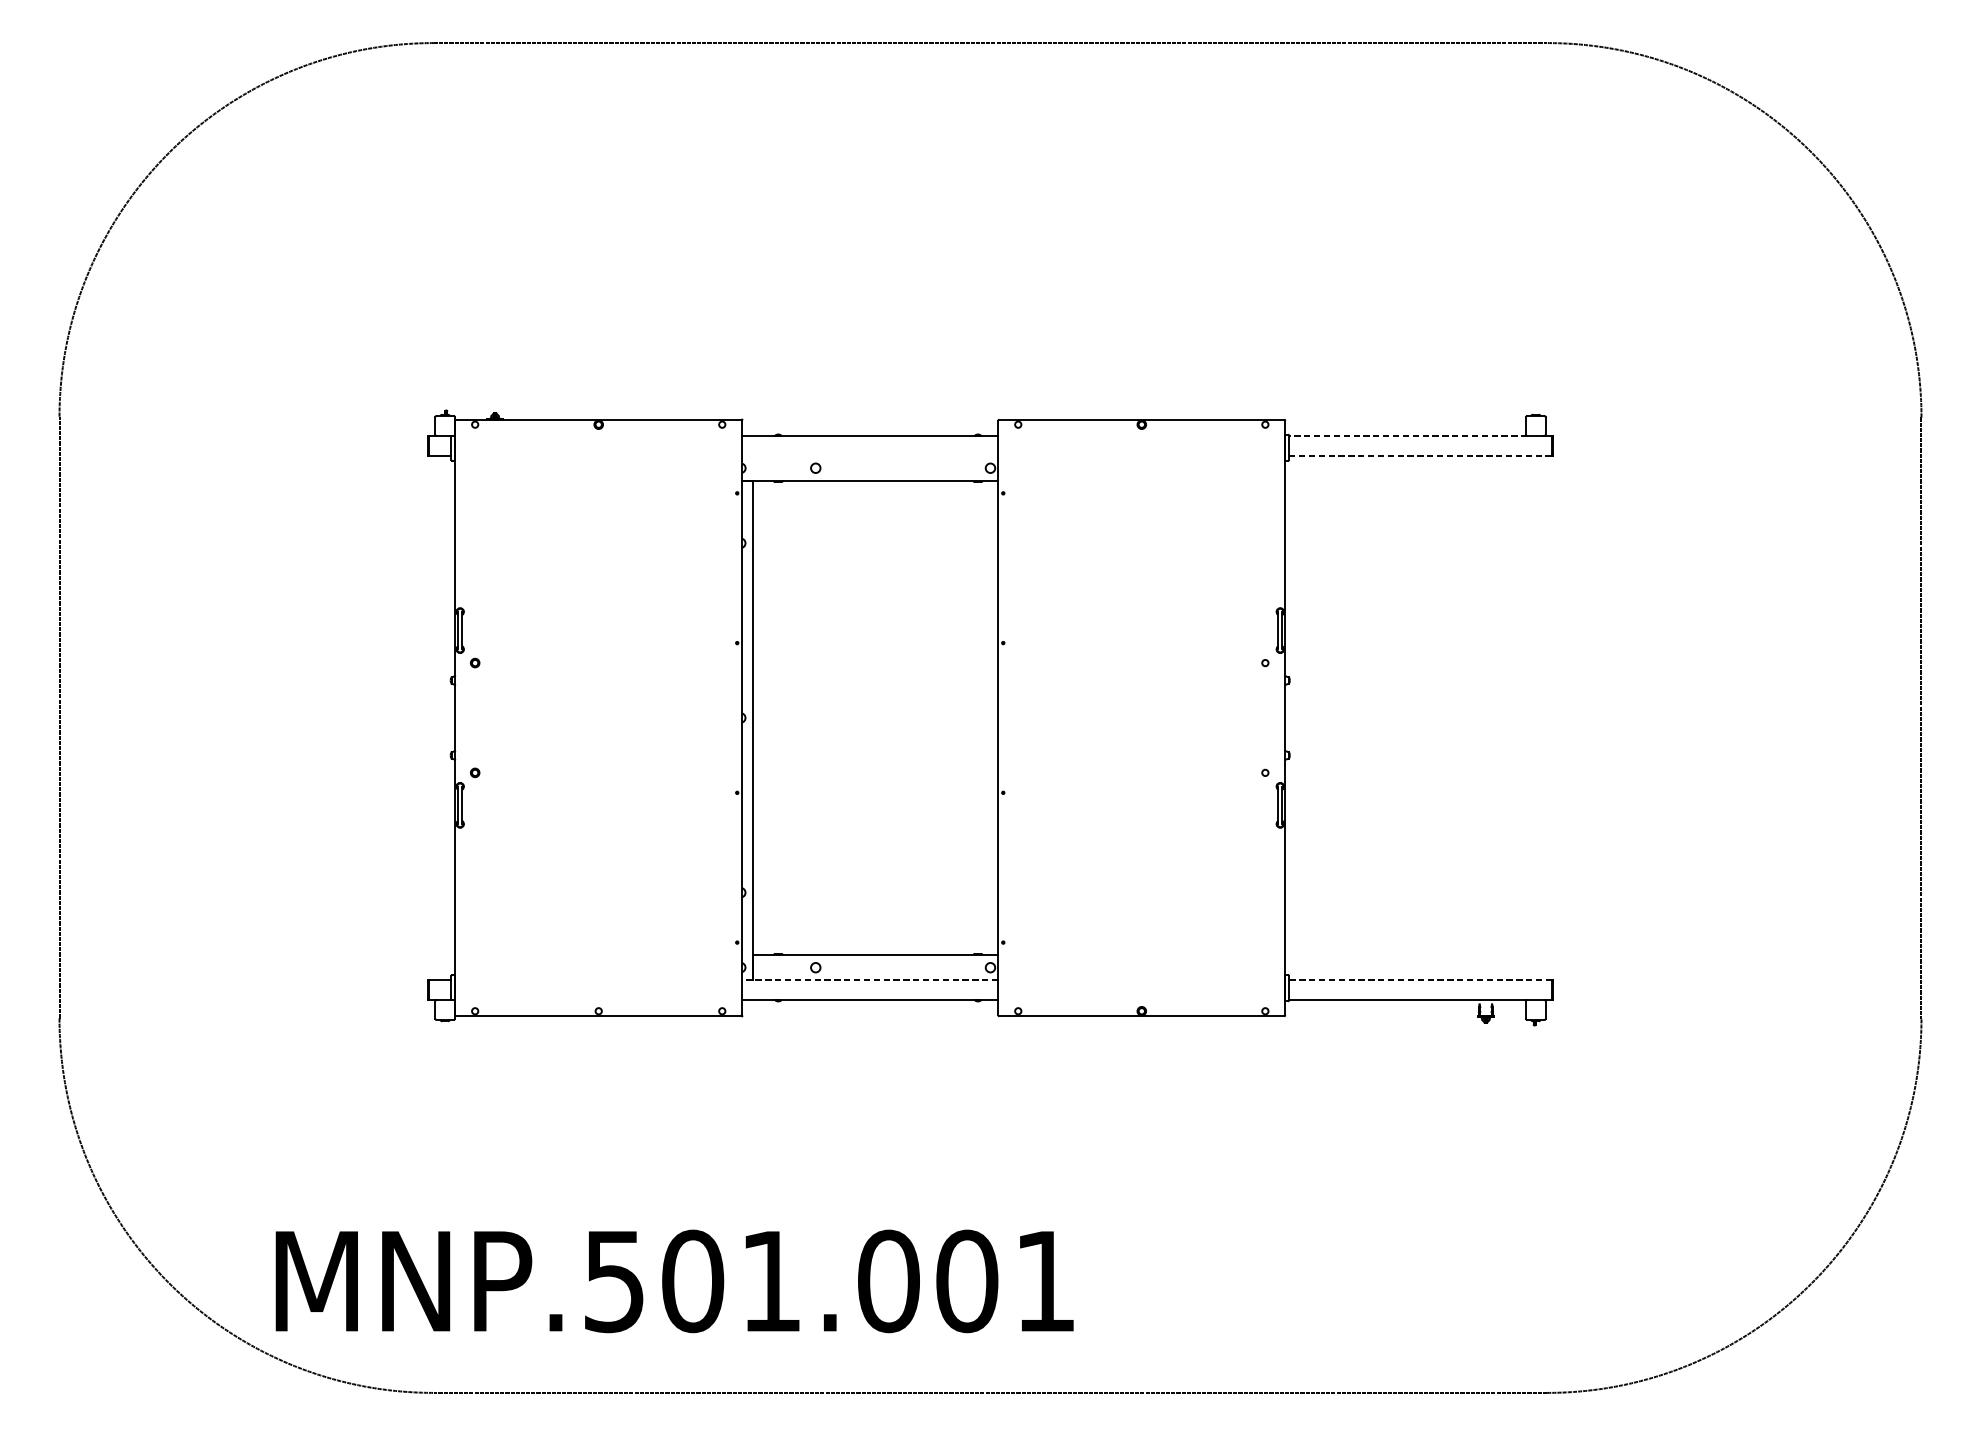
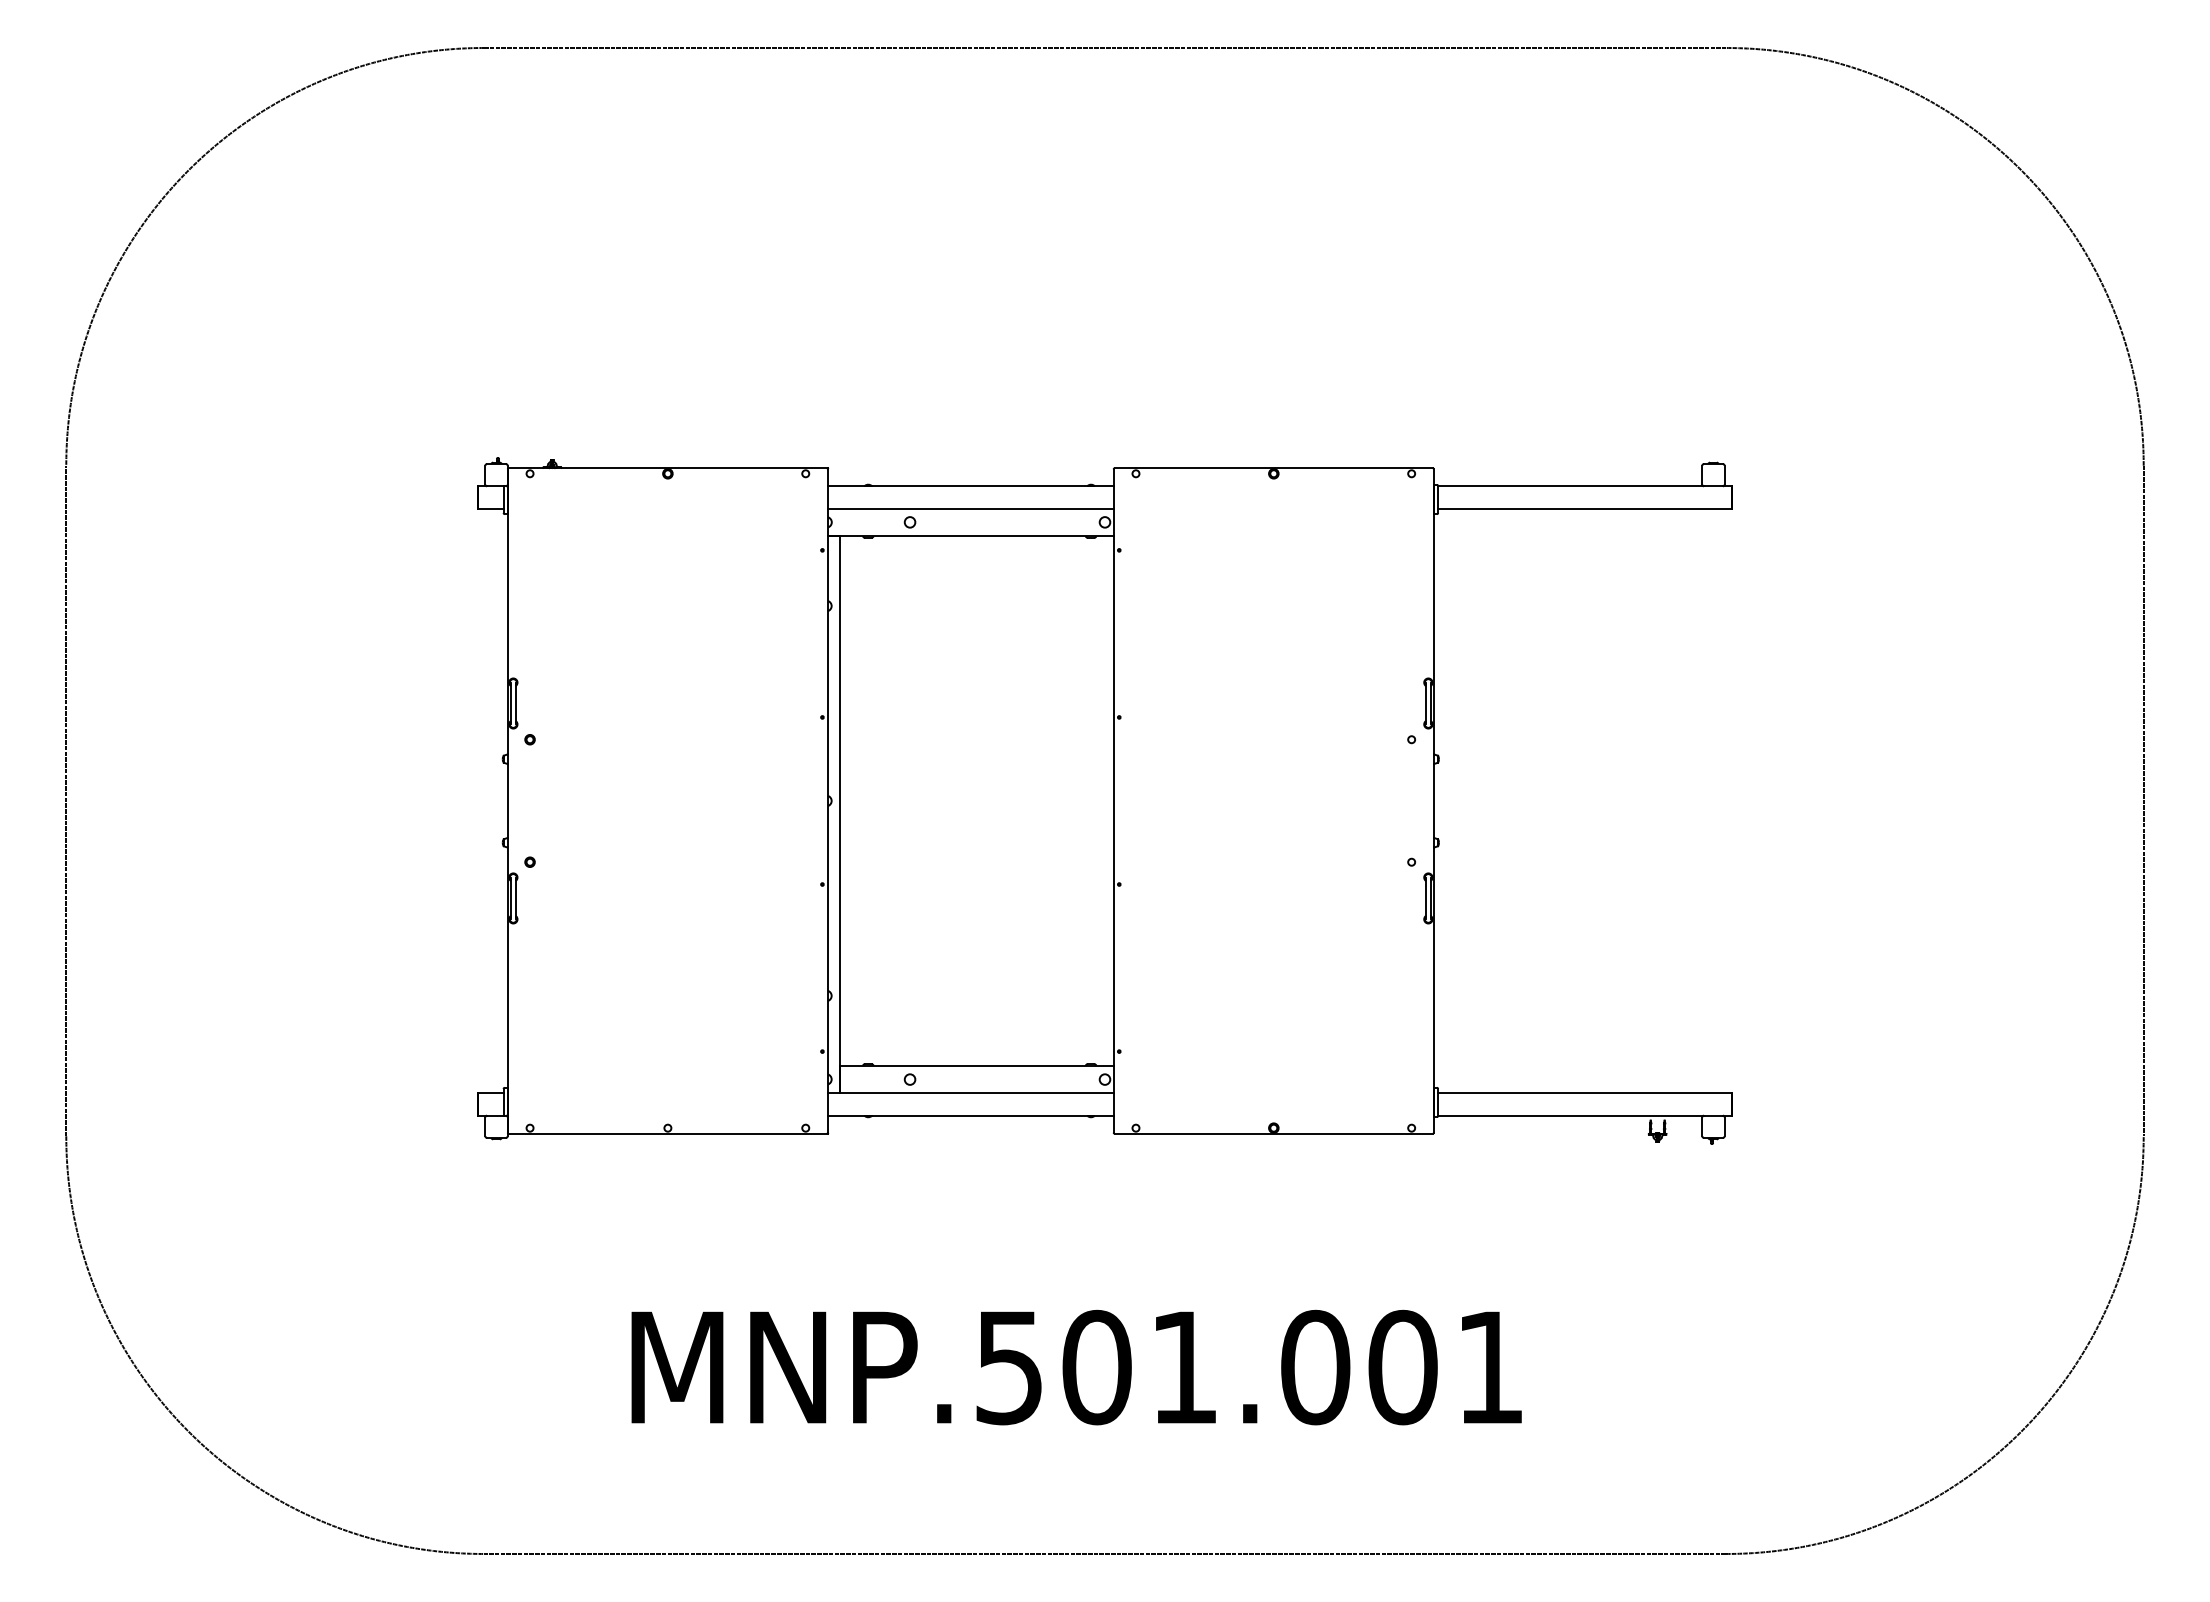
line: (1408, 436) -> (1571, 486), dashed -> solid
line: (869, 455) -> (970, 508), added
line: (1420, 455) -> (1584, 508), dashed -> solid
line: (869, 980) -> (970, 1093), dashed -> solid
line: (1420, 980) -> (1584, 1093), dashed -> solid
text: (674, 1281) -> (1076, 1367), moved

